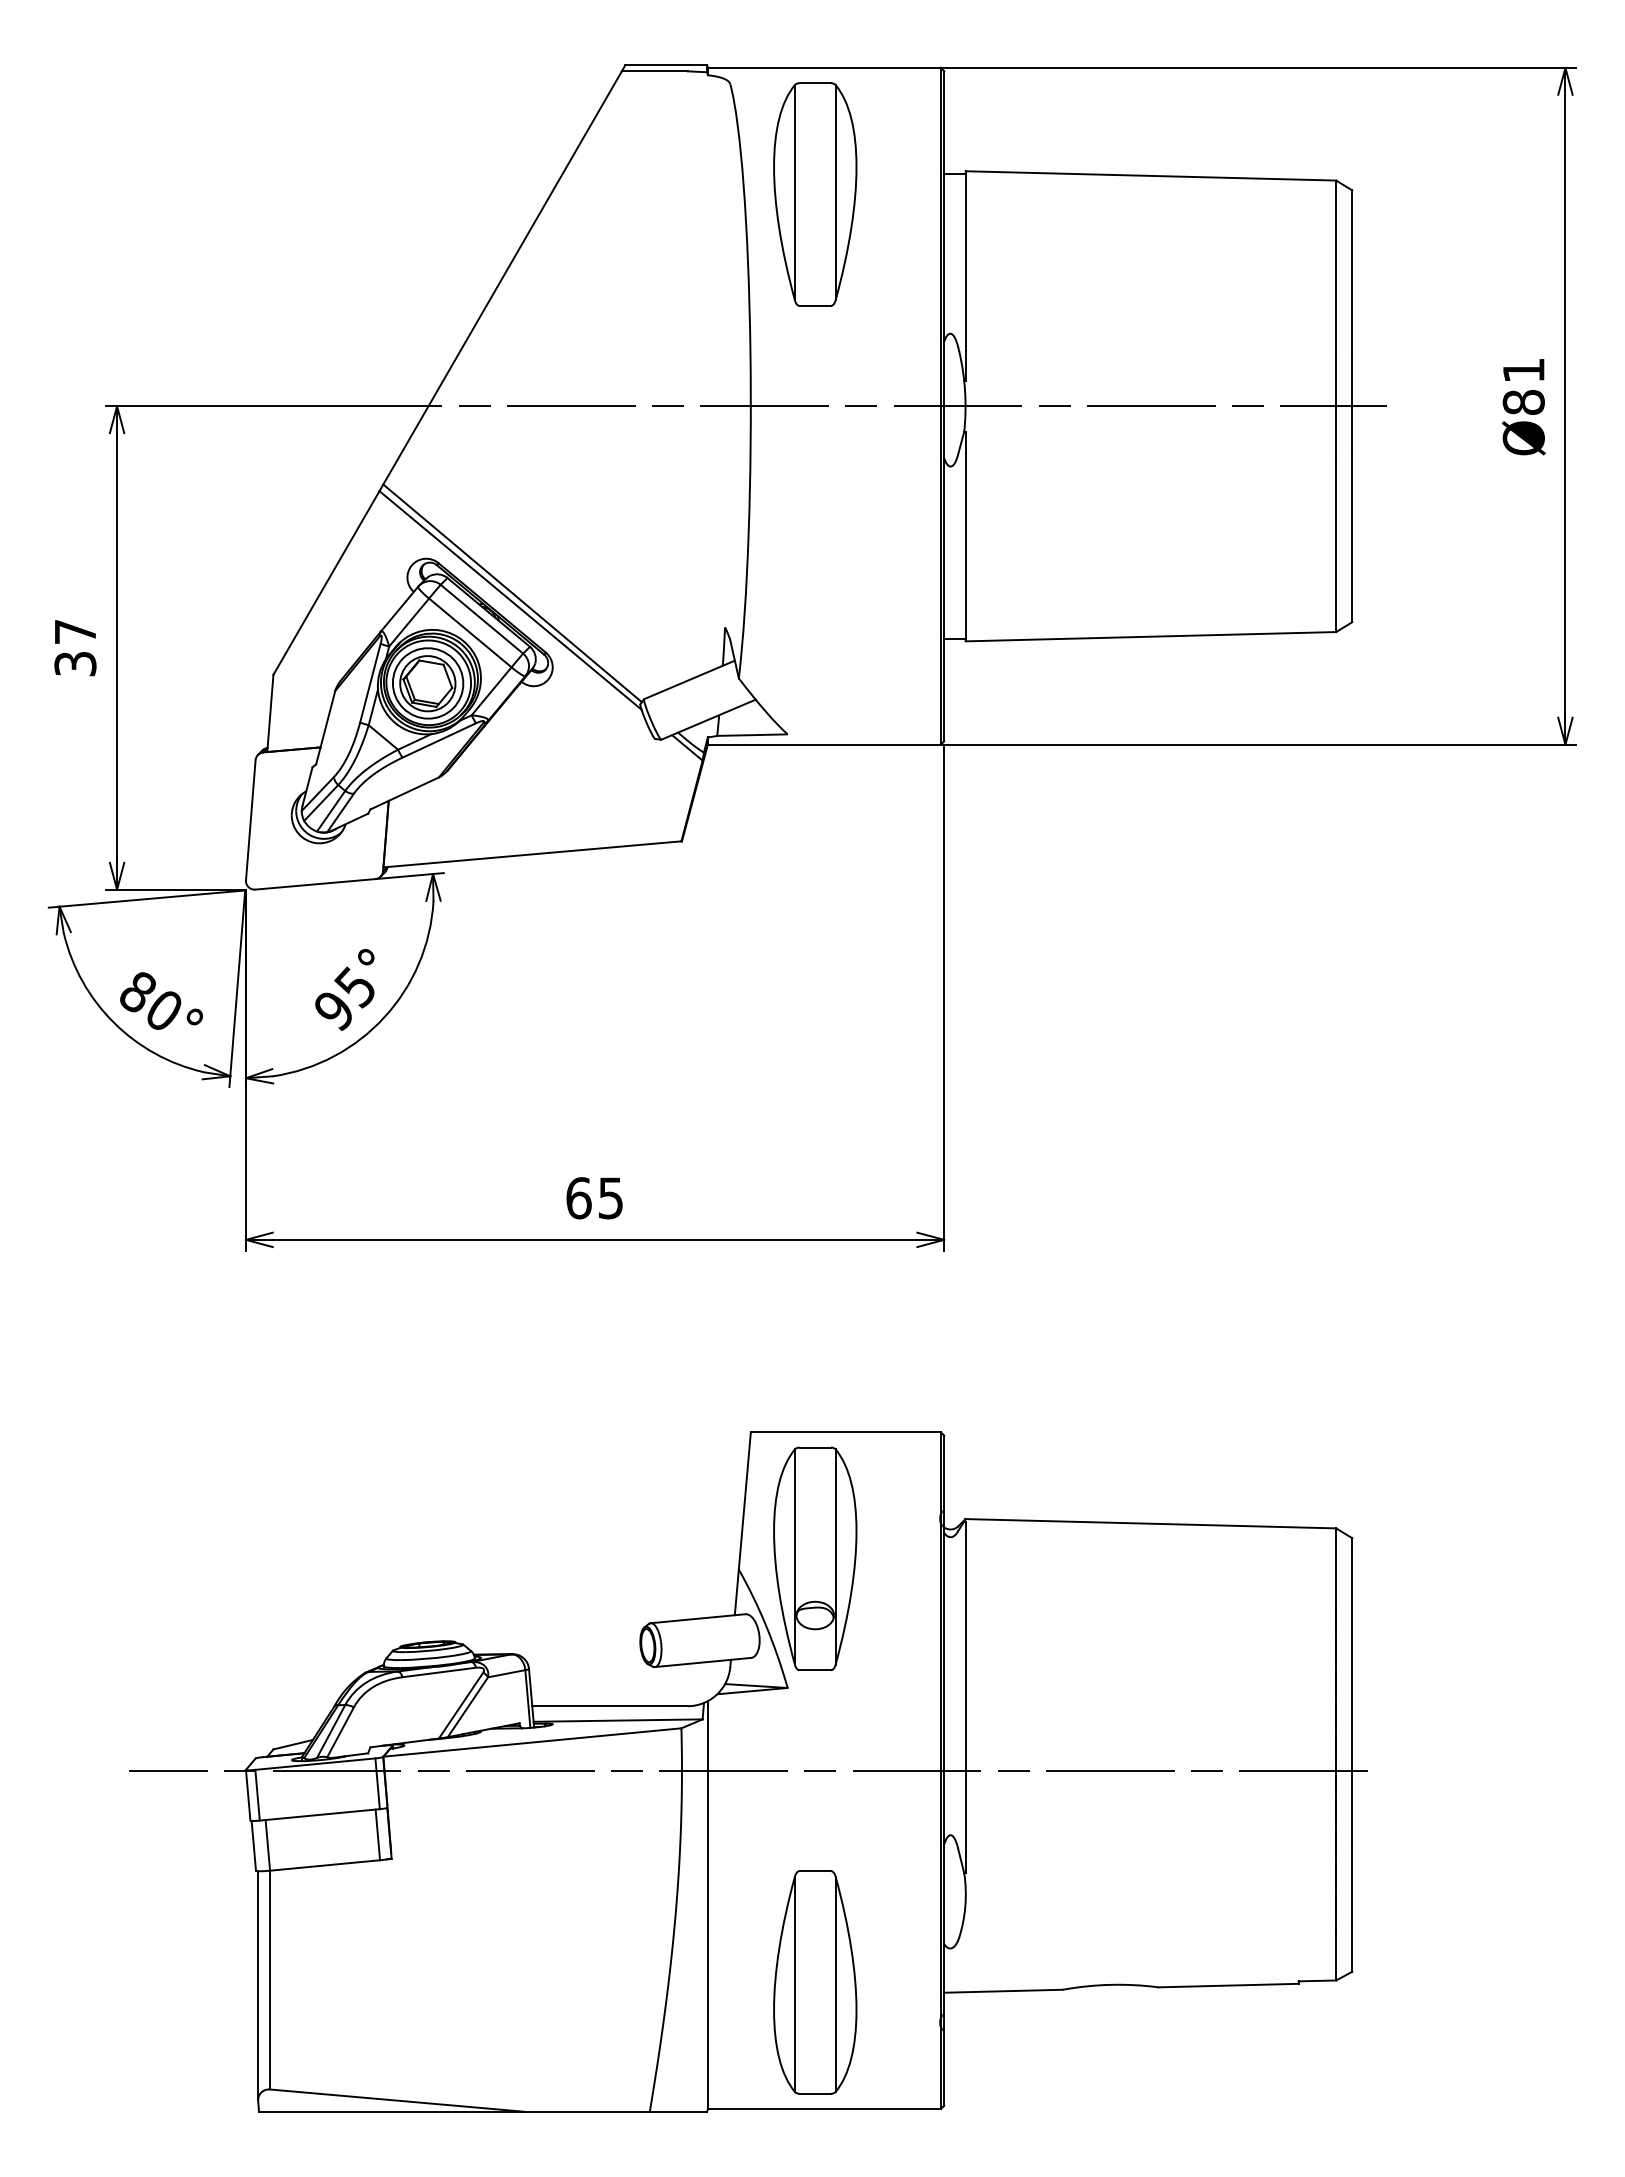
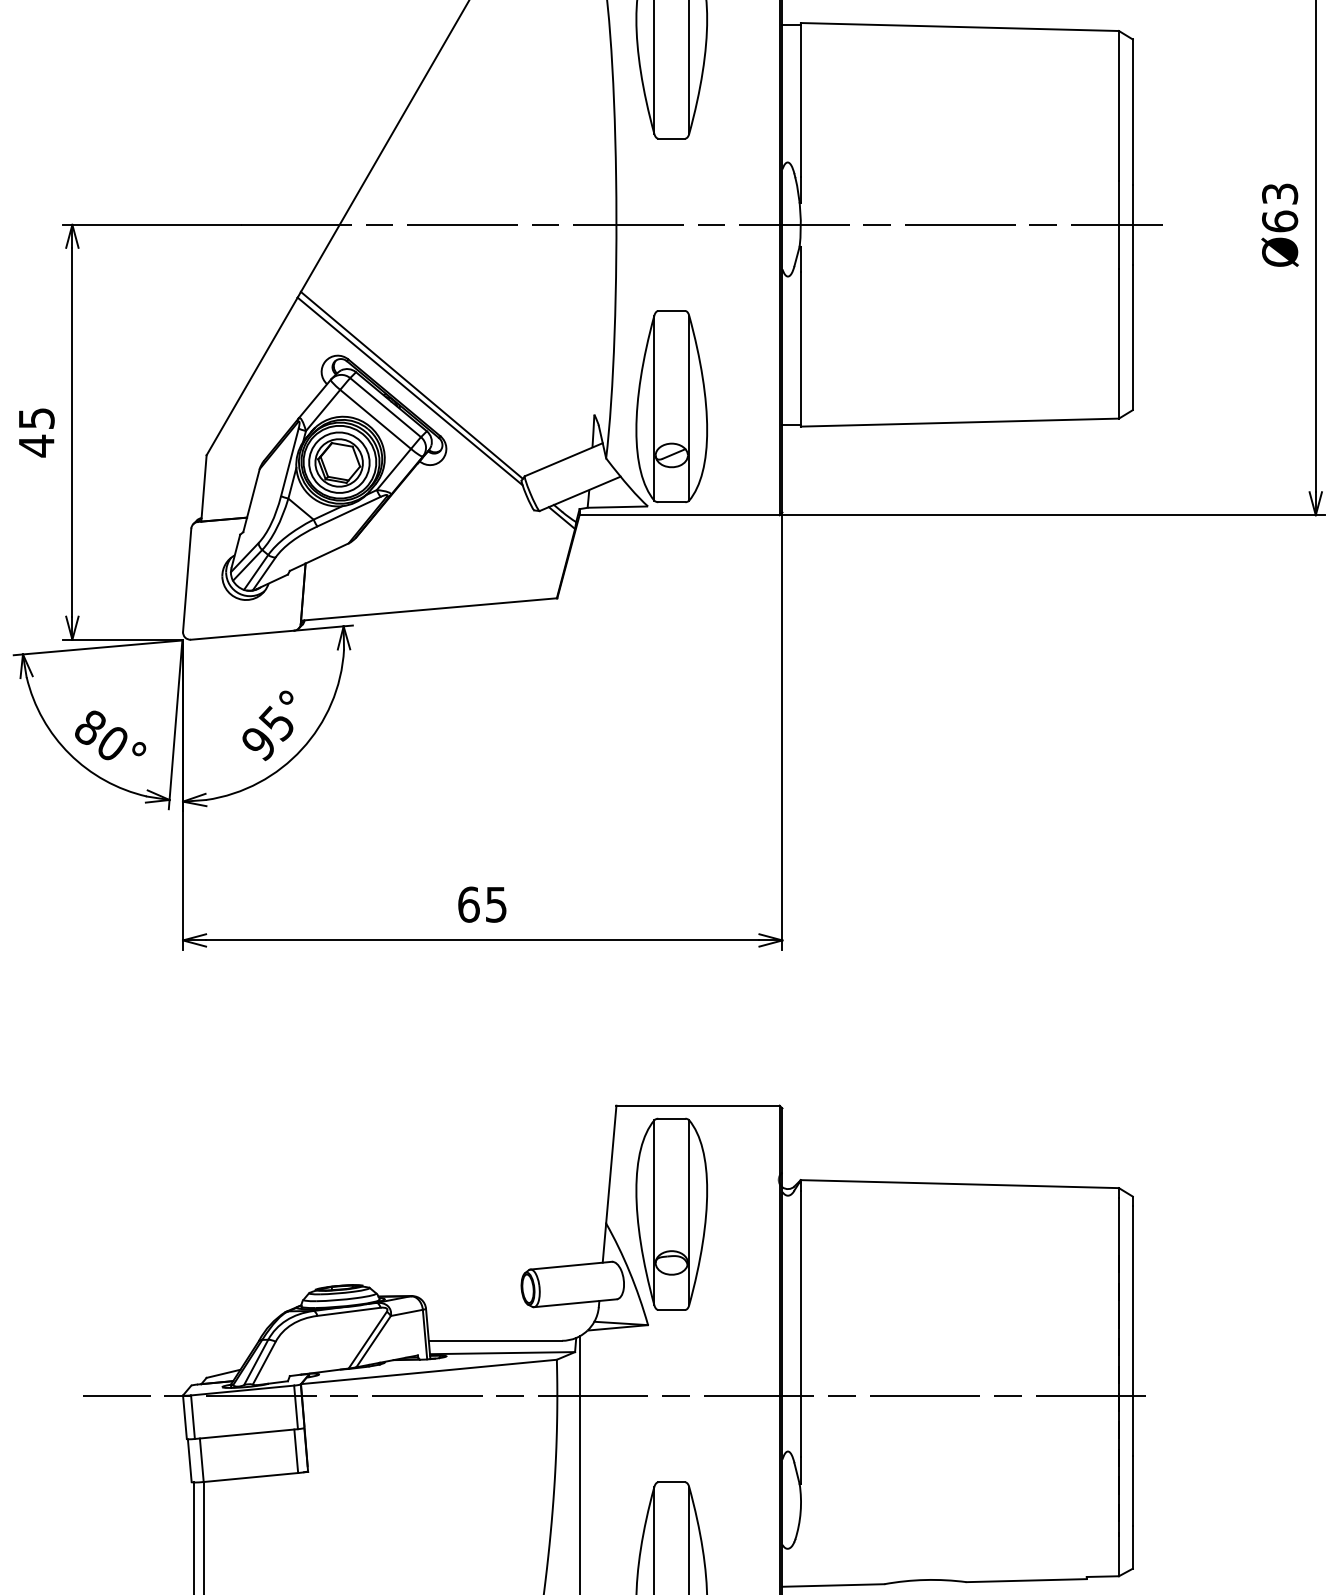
text: (1523, 386) -> (1279, 207), Ø81 -> Ø63
part: (815, 617) -> (671, 406), added
text: (75, 648) -> (36, 432), 37 -> 45

